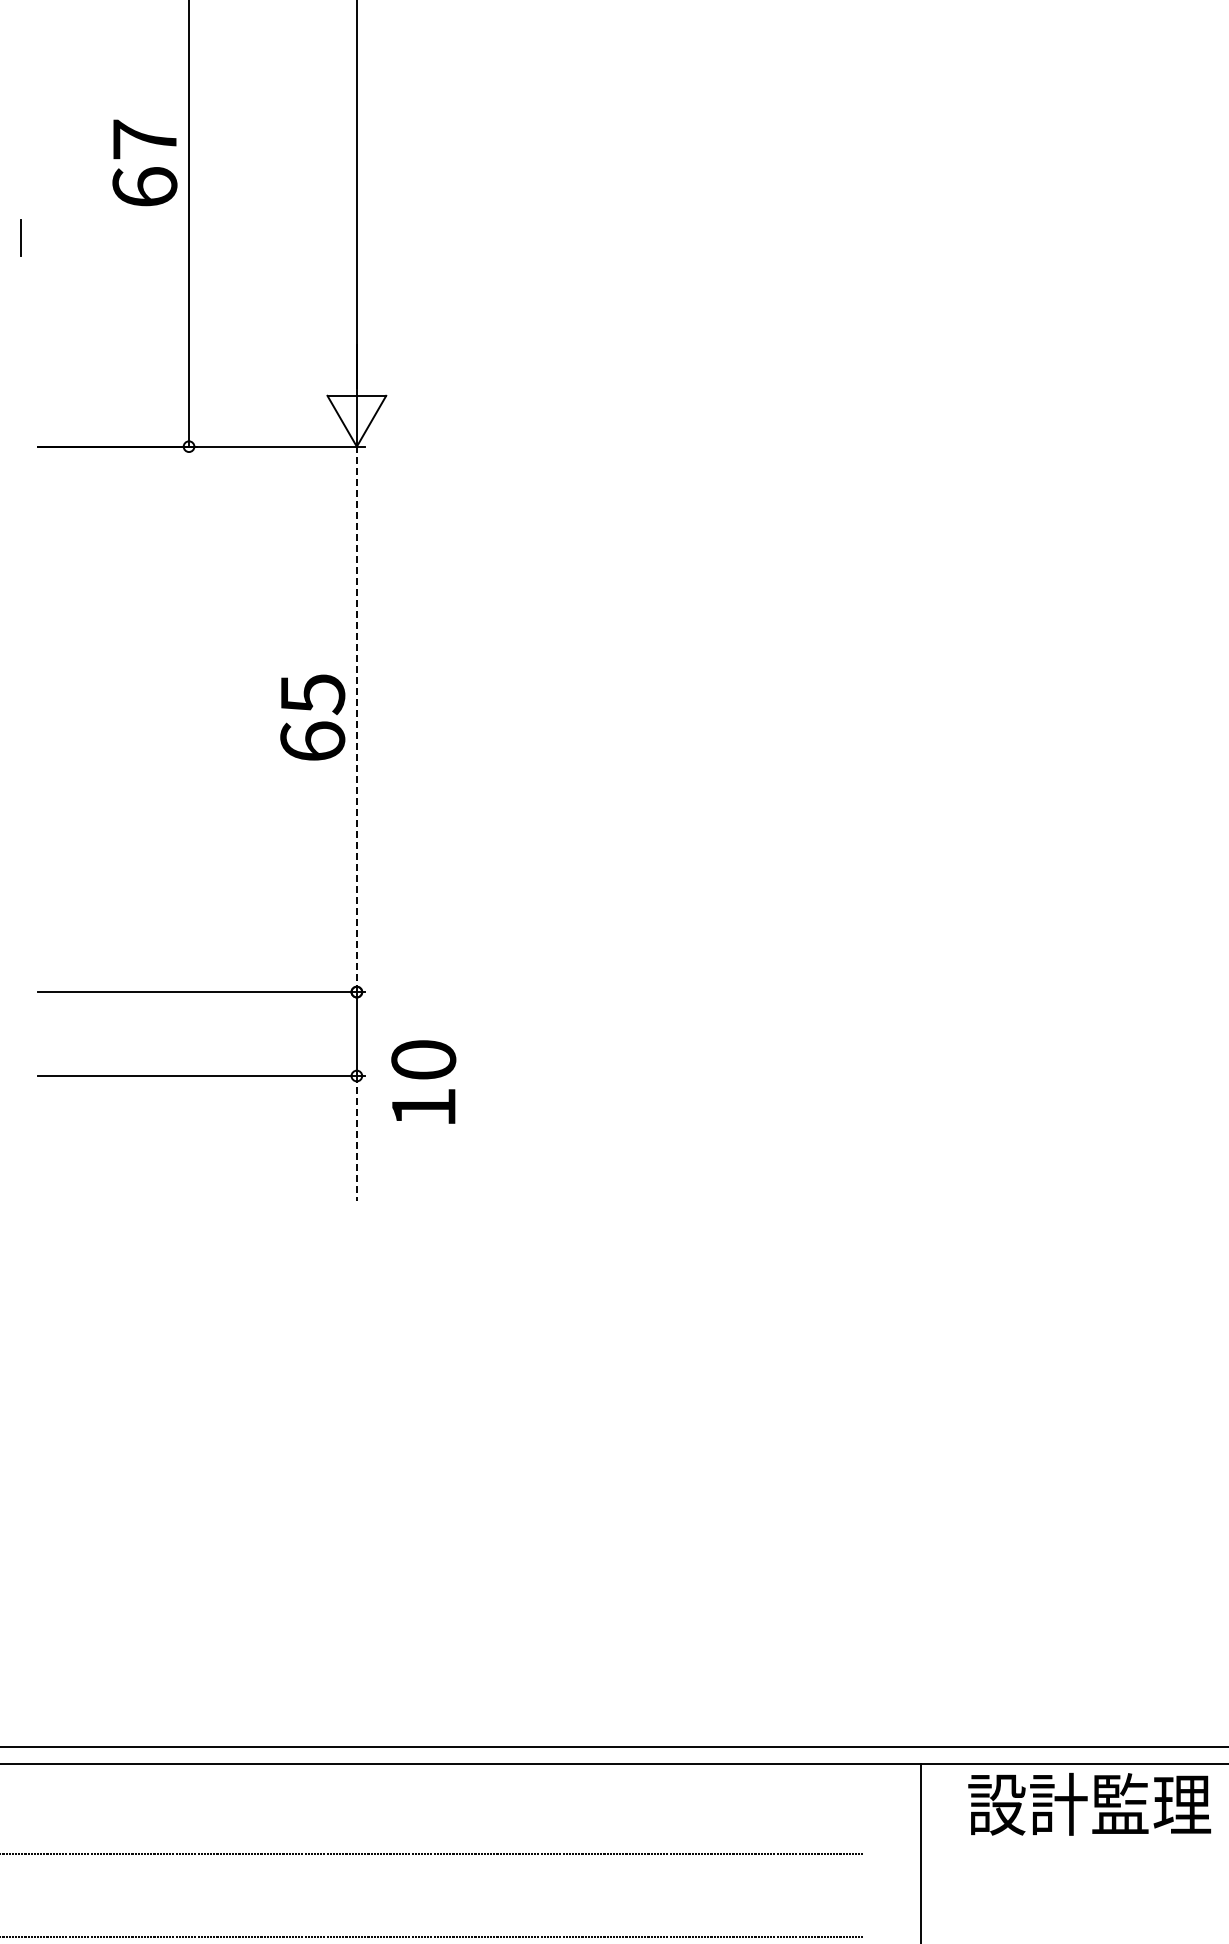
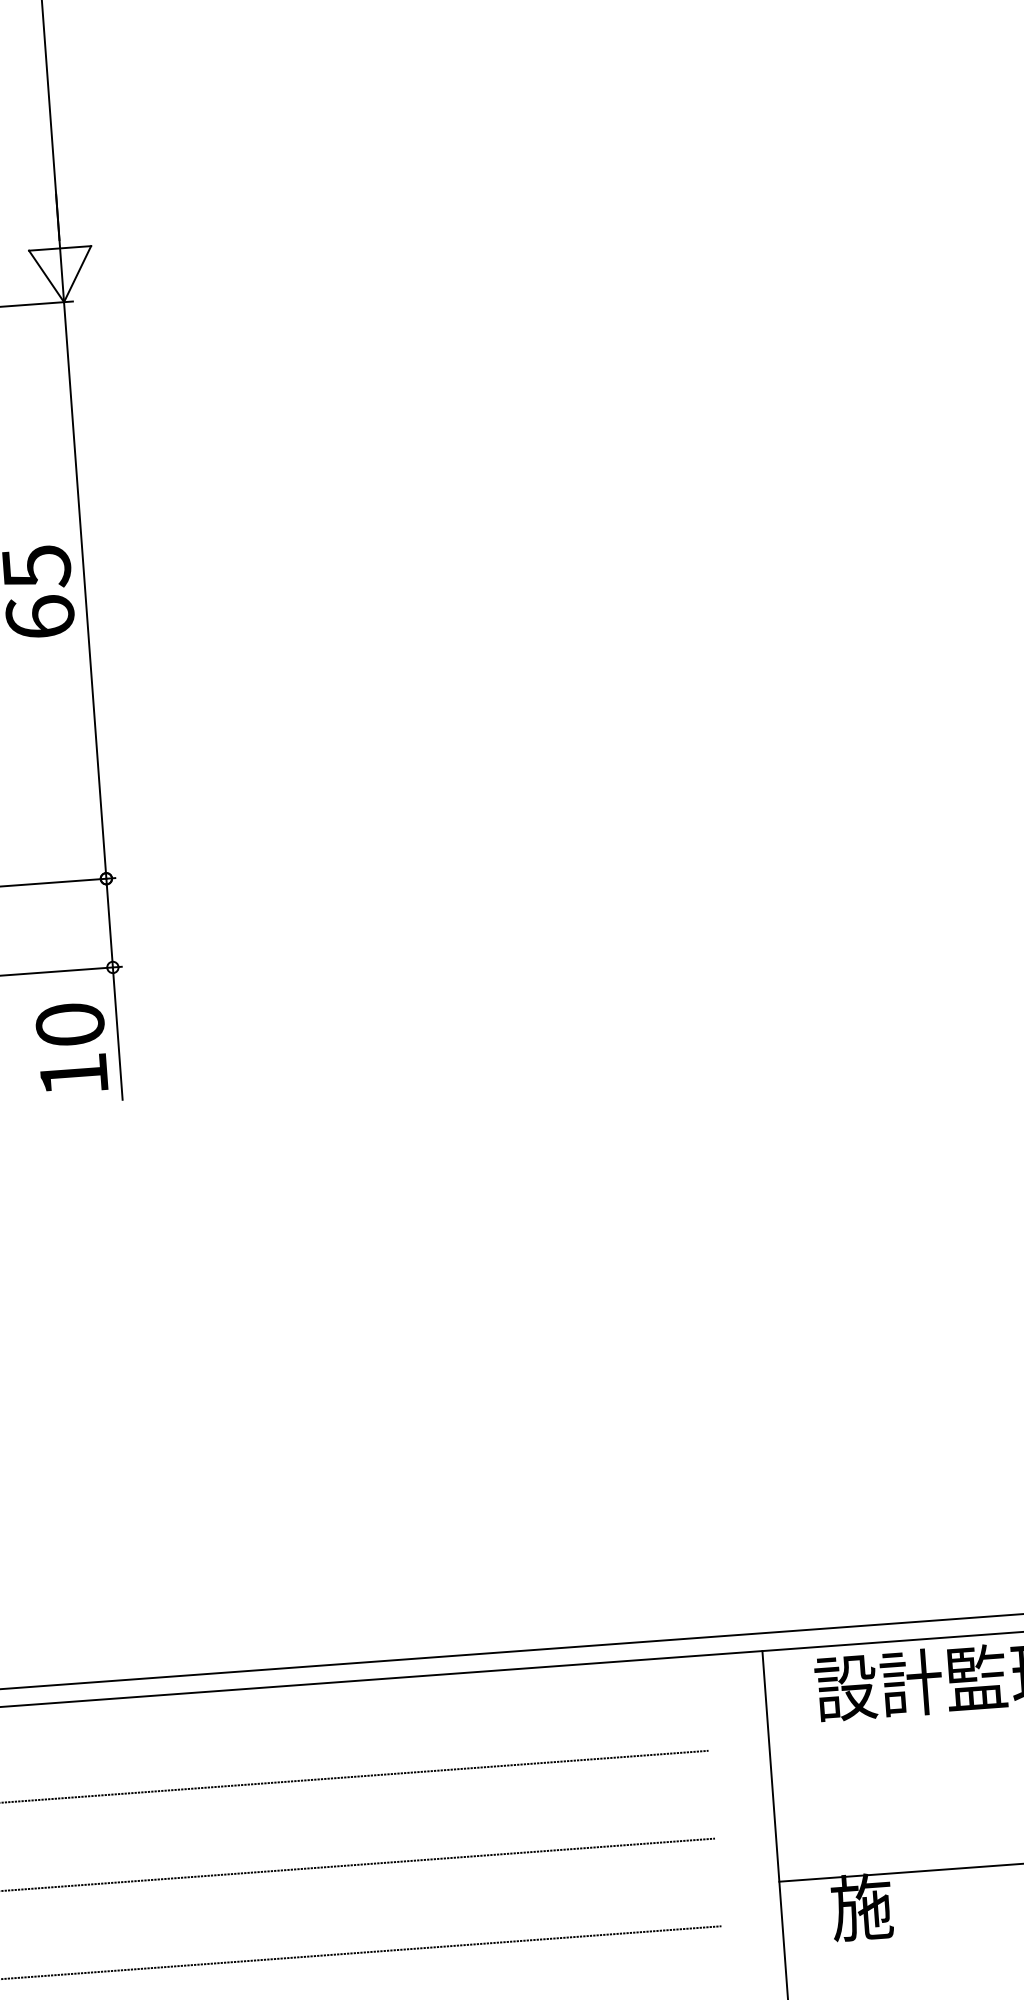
line: (356, 719) -> (84, 590), dashed -> solid
text: (423, 1081) -> (71, 1047), moved
line: (356, 1138) -> (117, 1033), dashed -> solid

